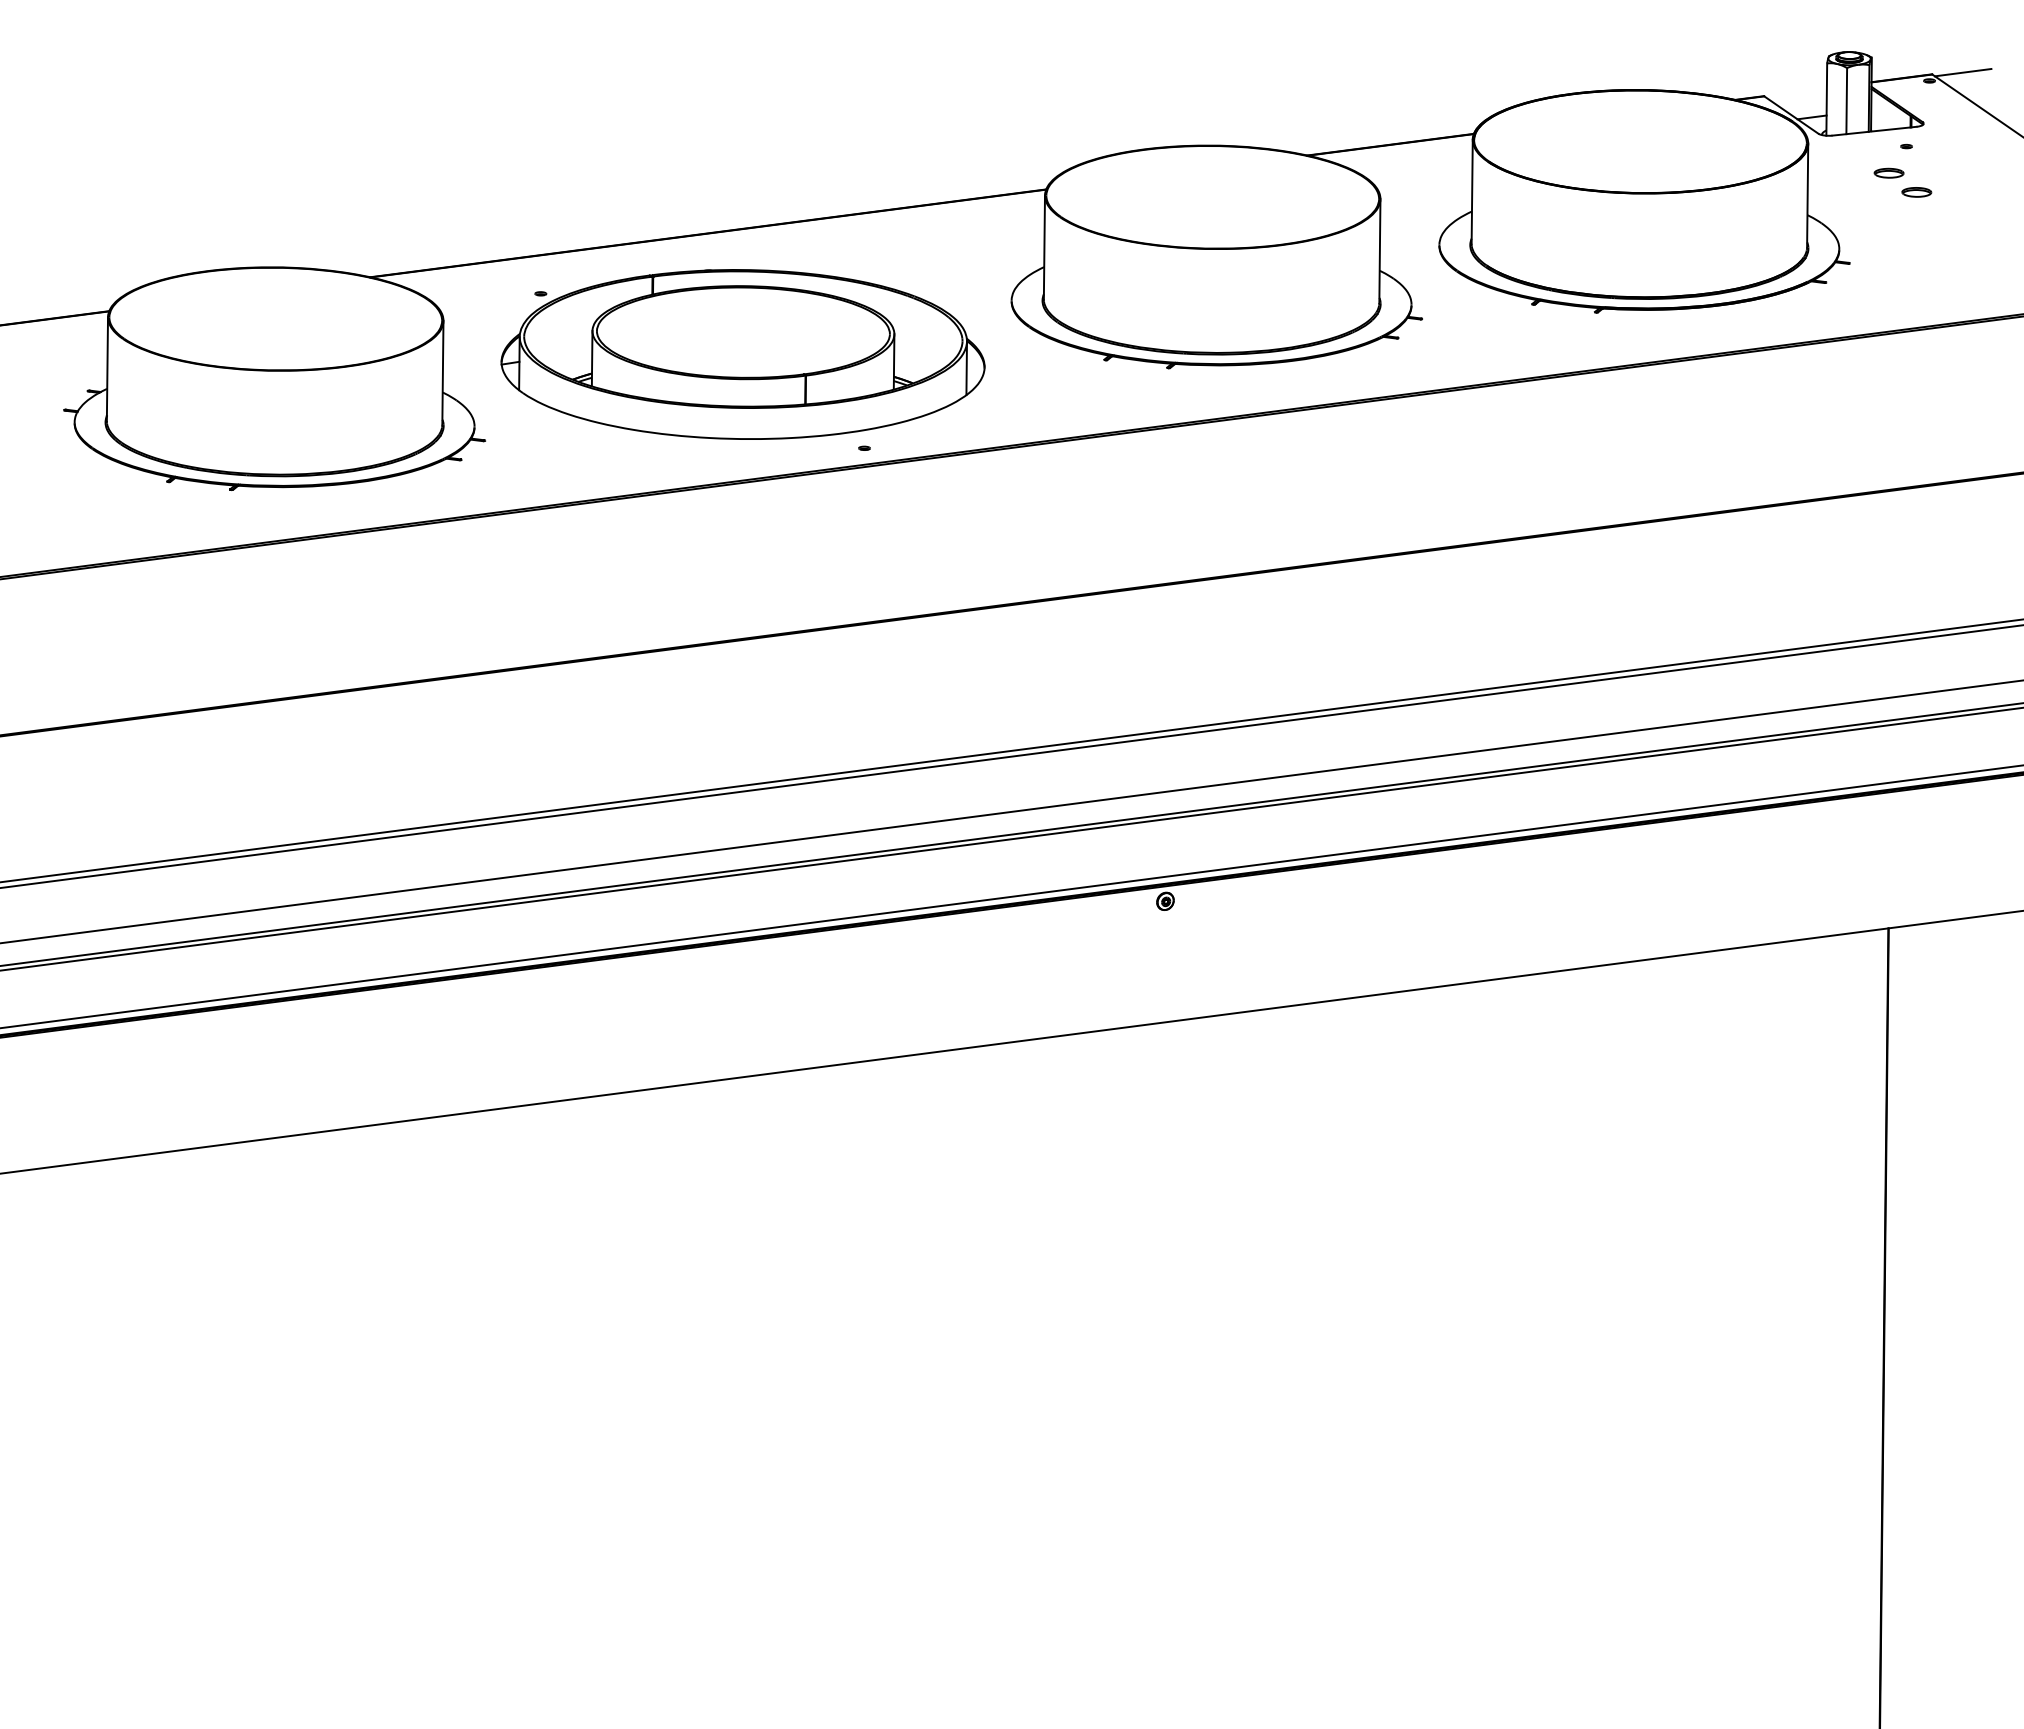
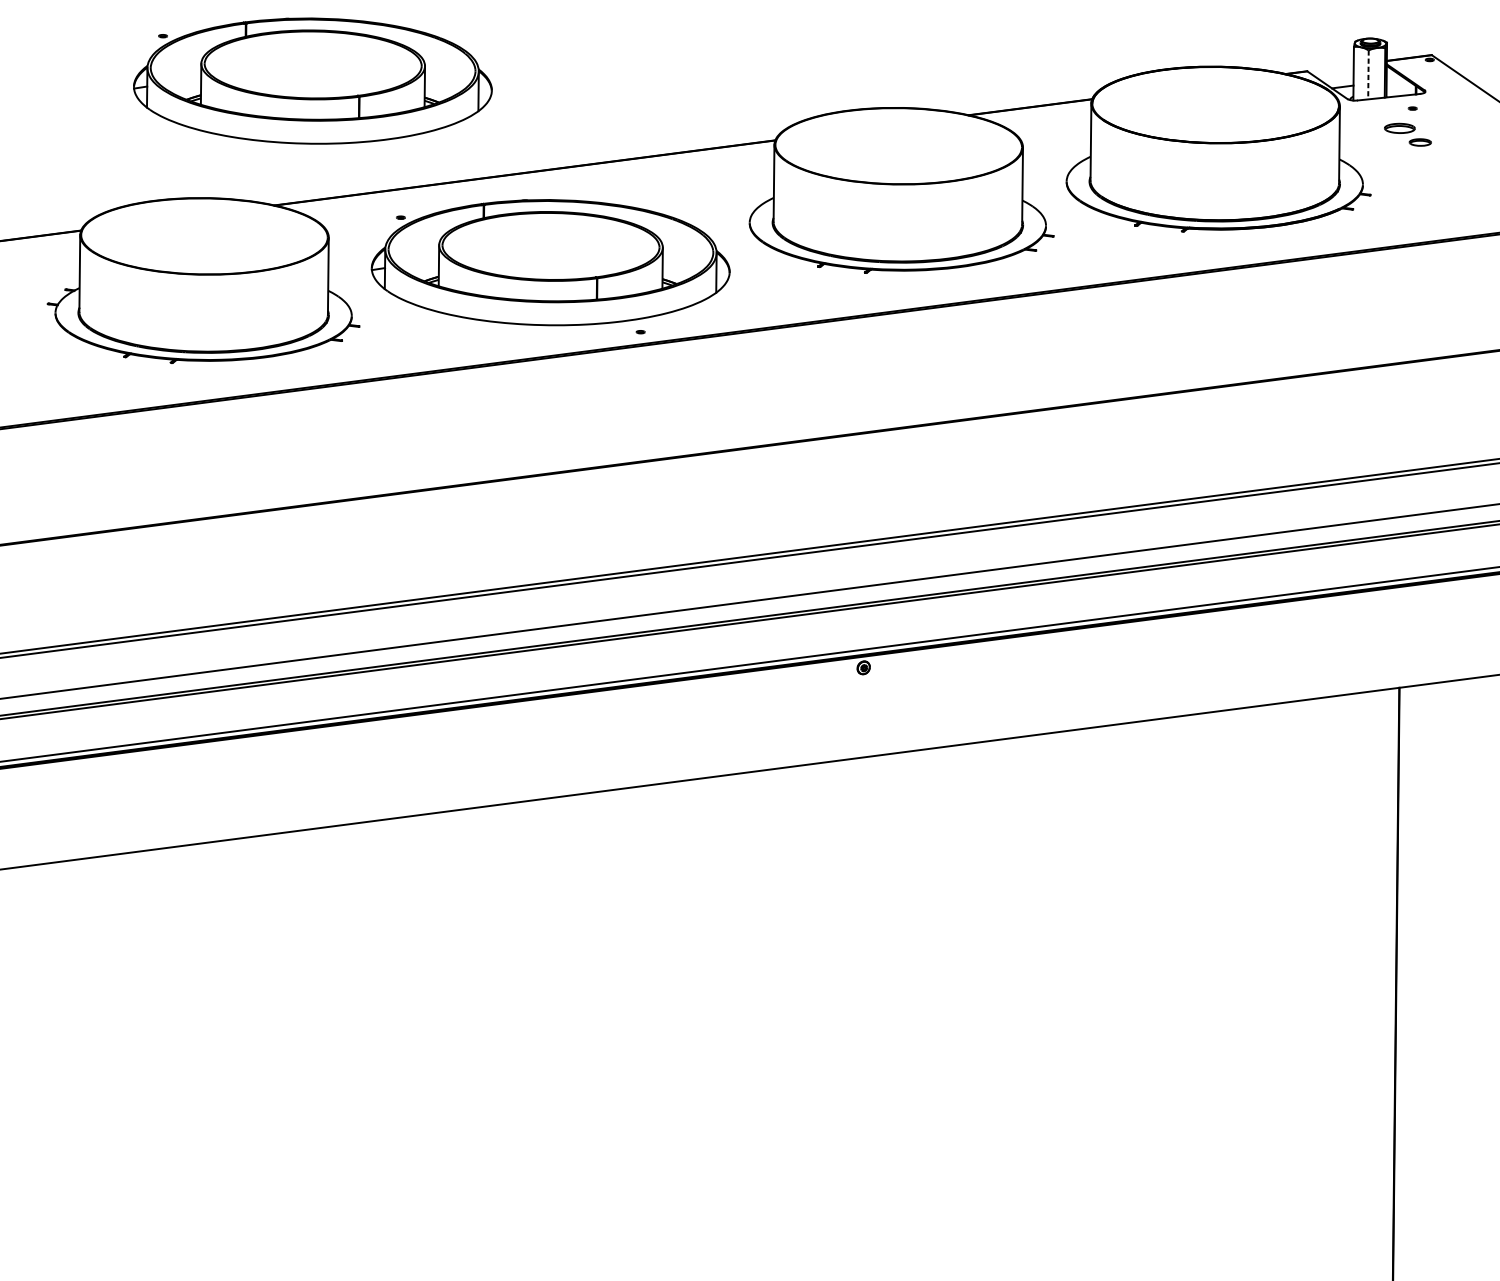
line: (1962, 72) -> (1454, 53), removed
line: (1846, 101) -> (1368, 75), solid -> dashed
part: (421, 109) -> (312, 81), added
part: (1888, 172) -> (1399, 127), size x1.4

